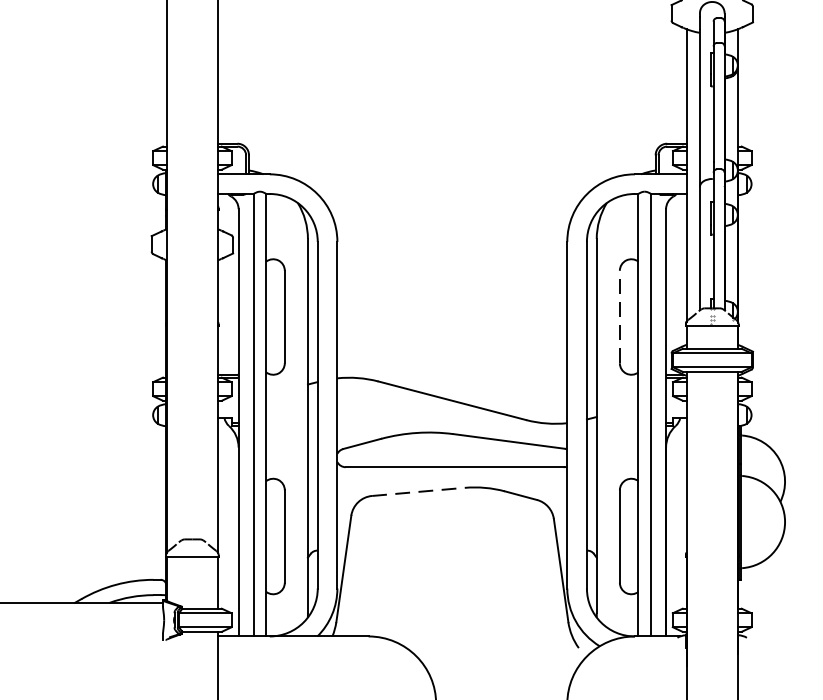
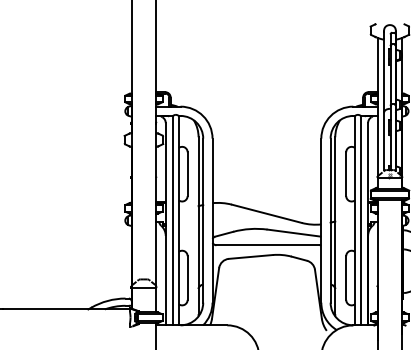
line: (620, 317) -> (346, 174), dashed -> solid
line: (419, 490) -> (251, 256), dashed -> solid

